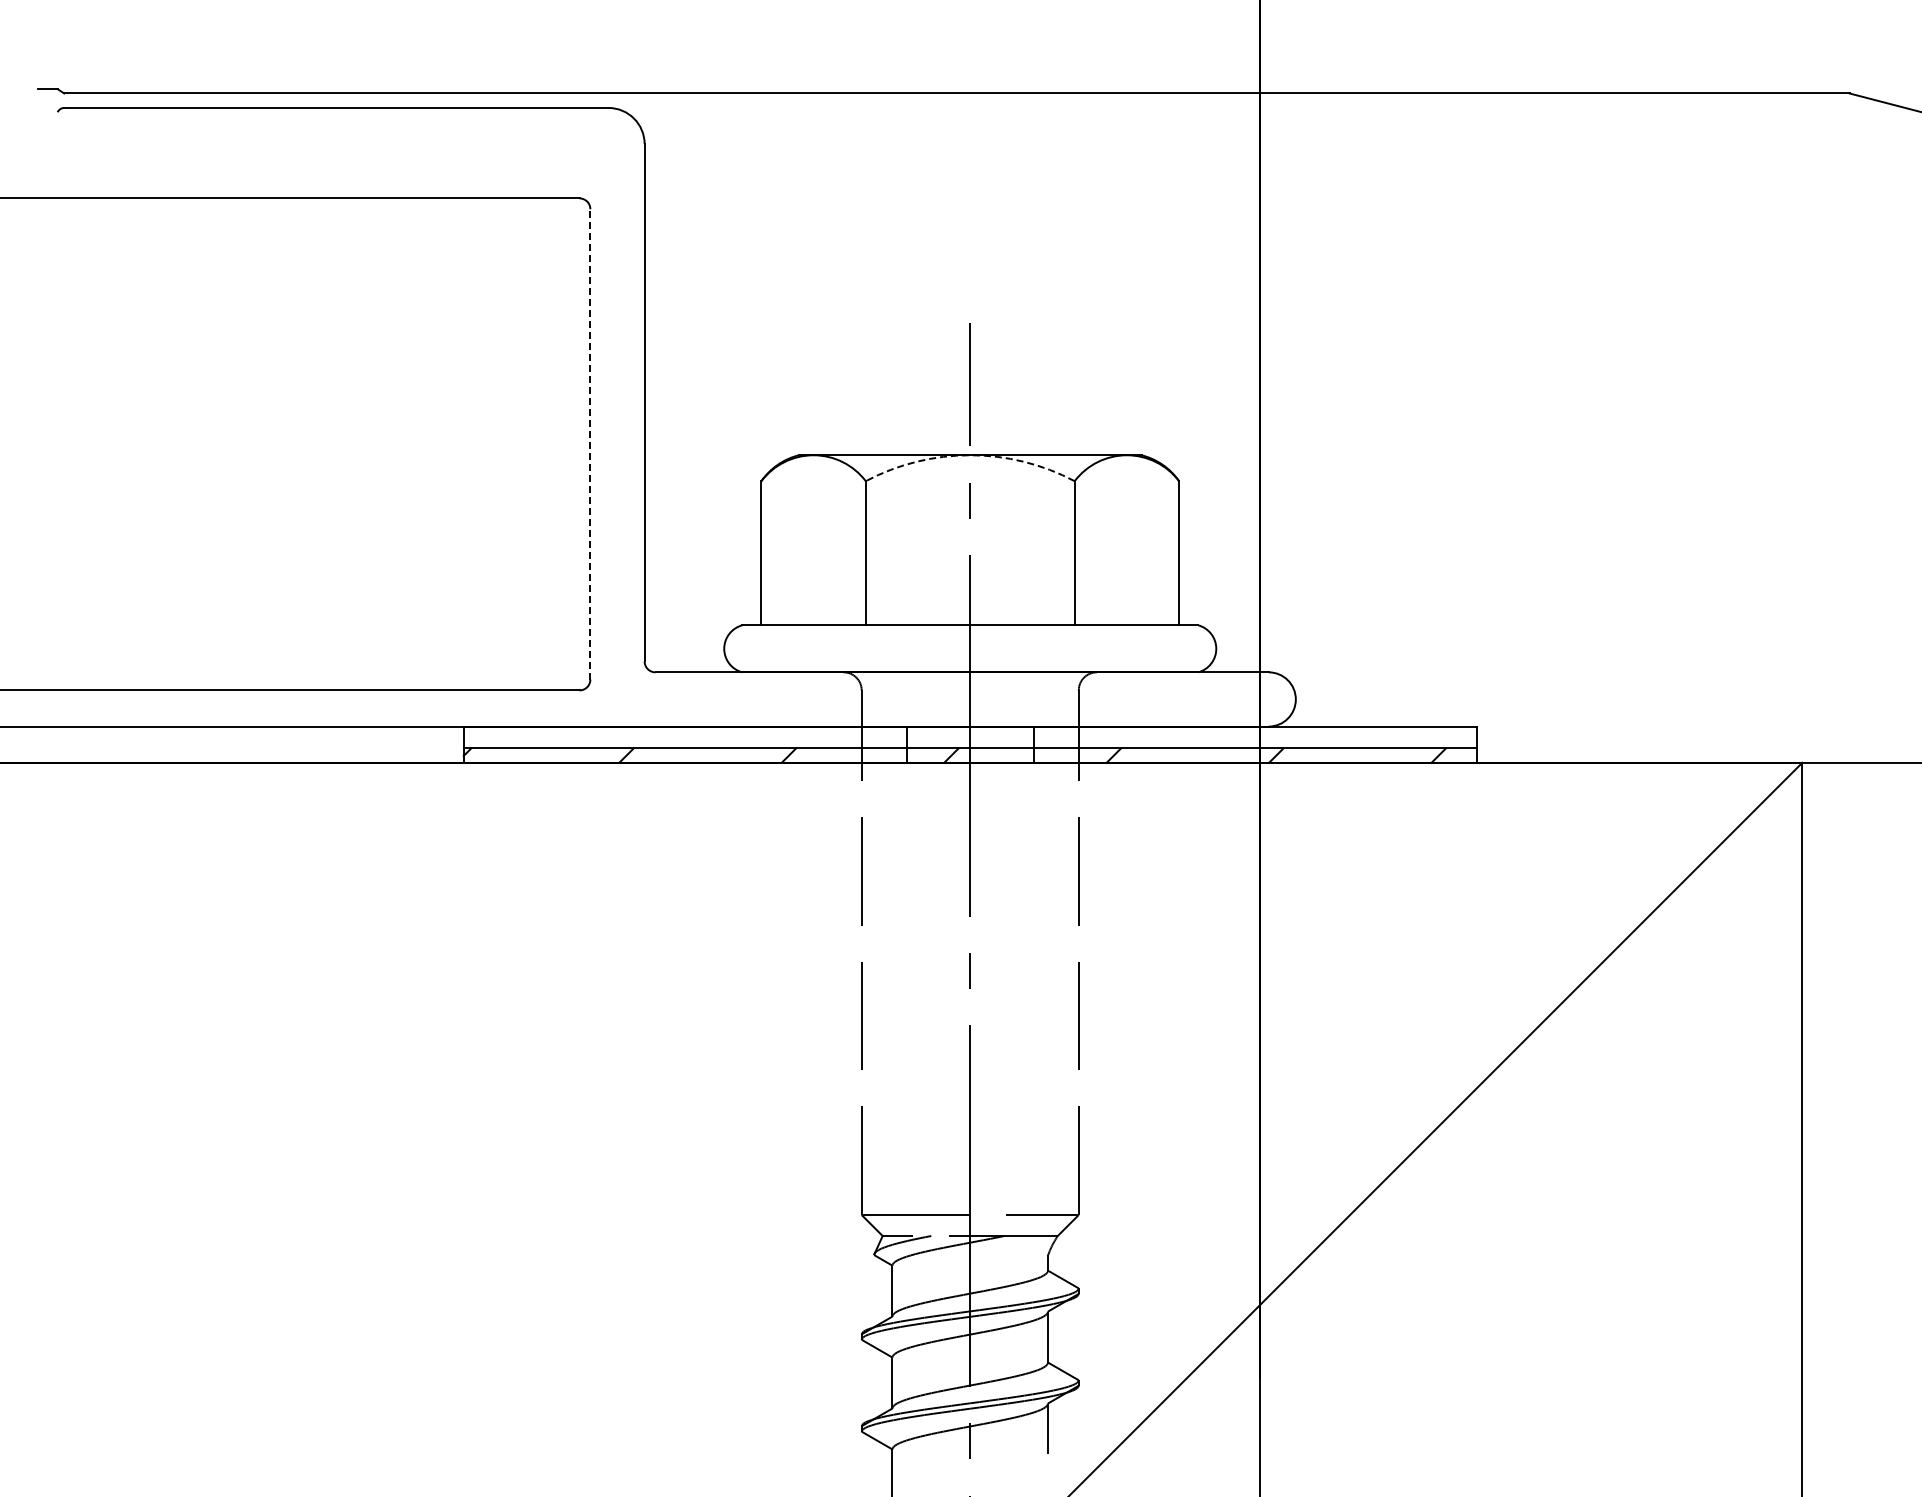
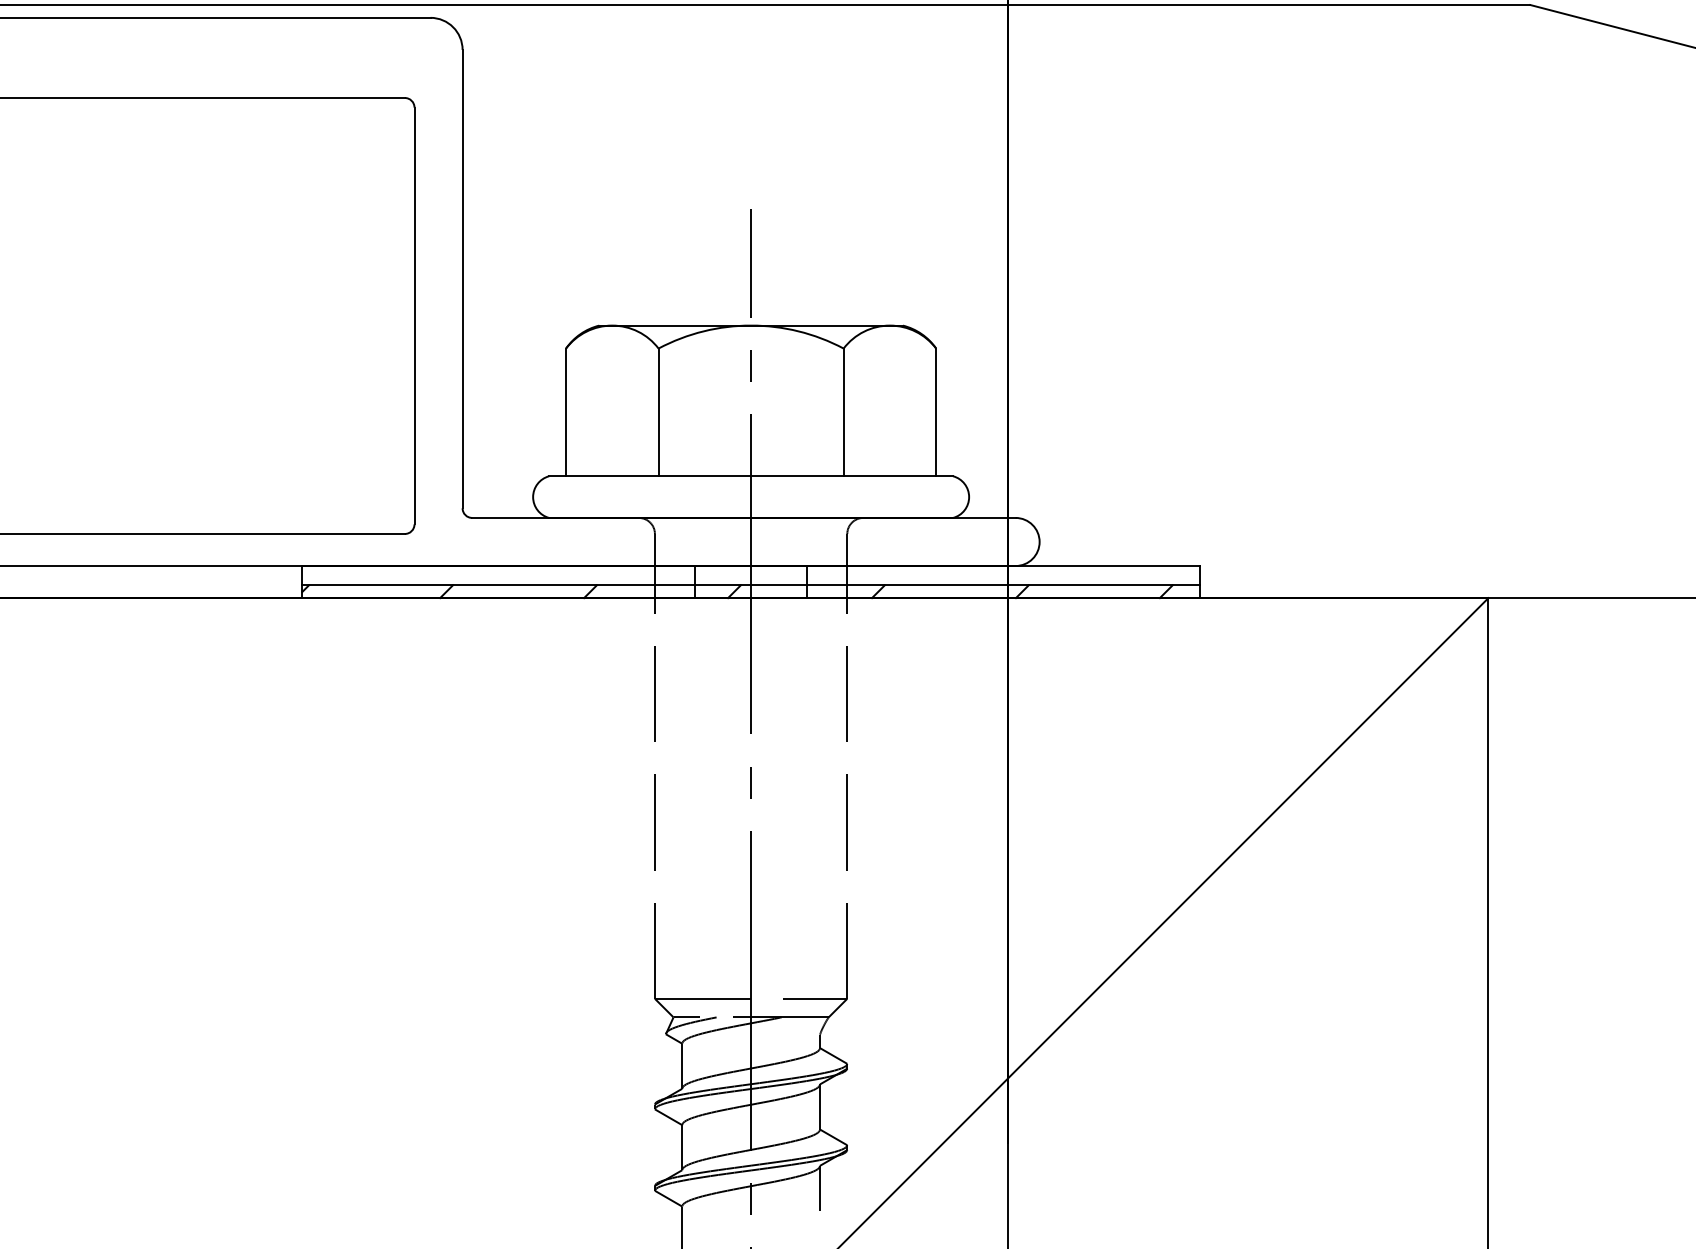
line: (590, 443) -> (414, 315), dashed -> solid
arc: (970, 455) -> (751, 325), dashed -> solid

